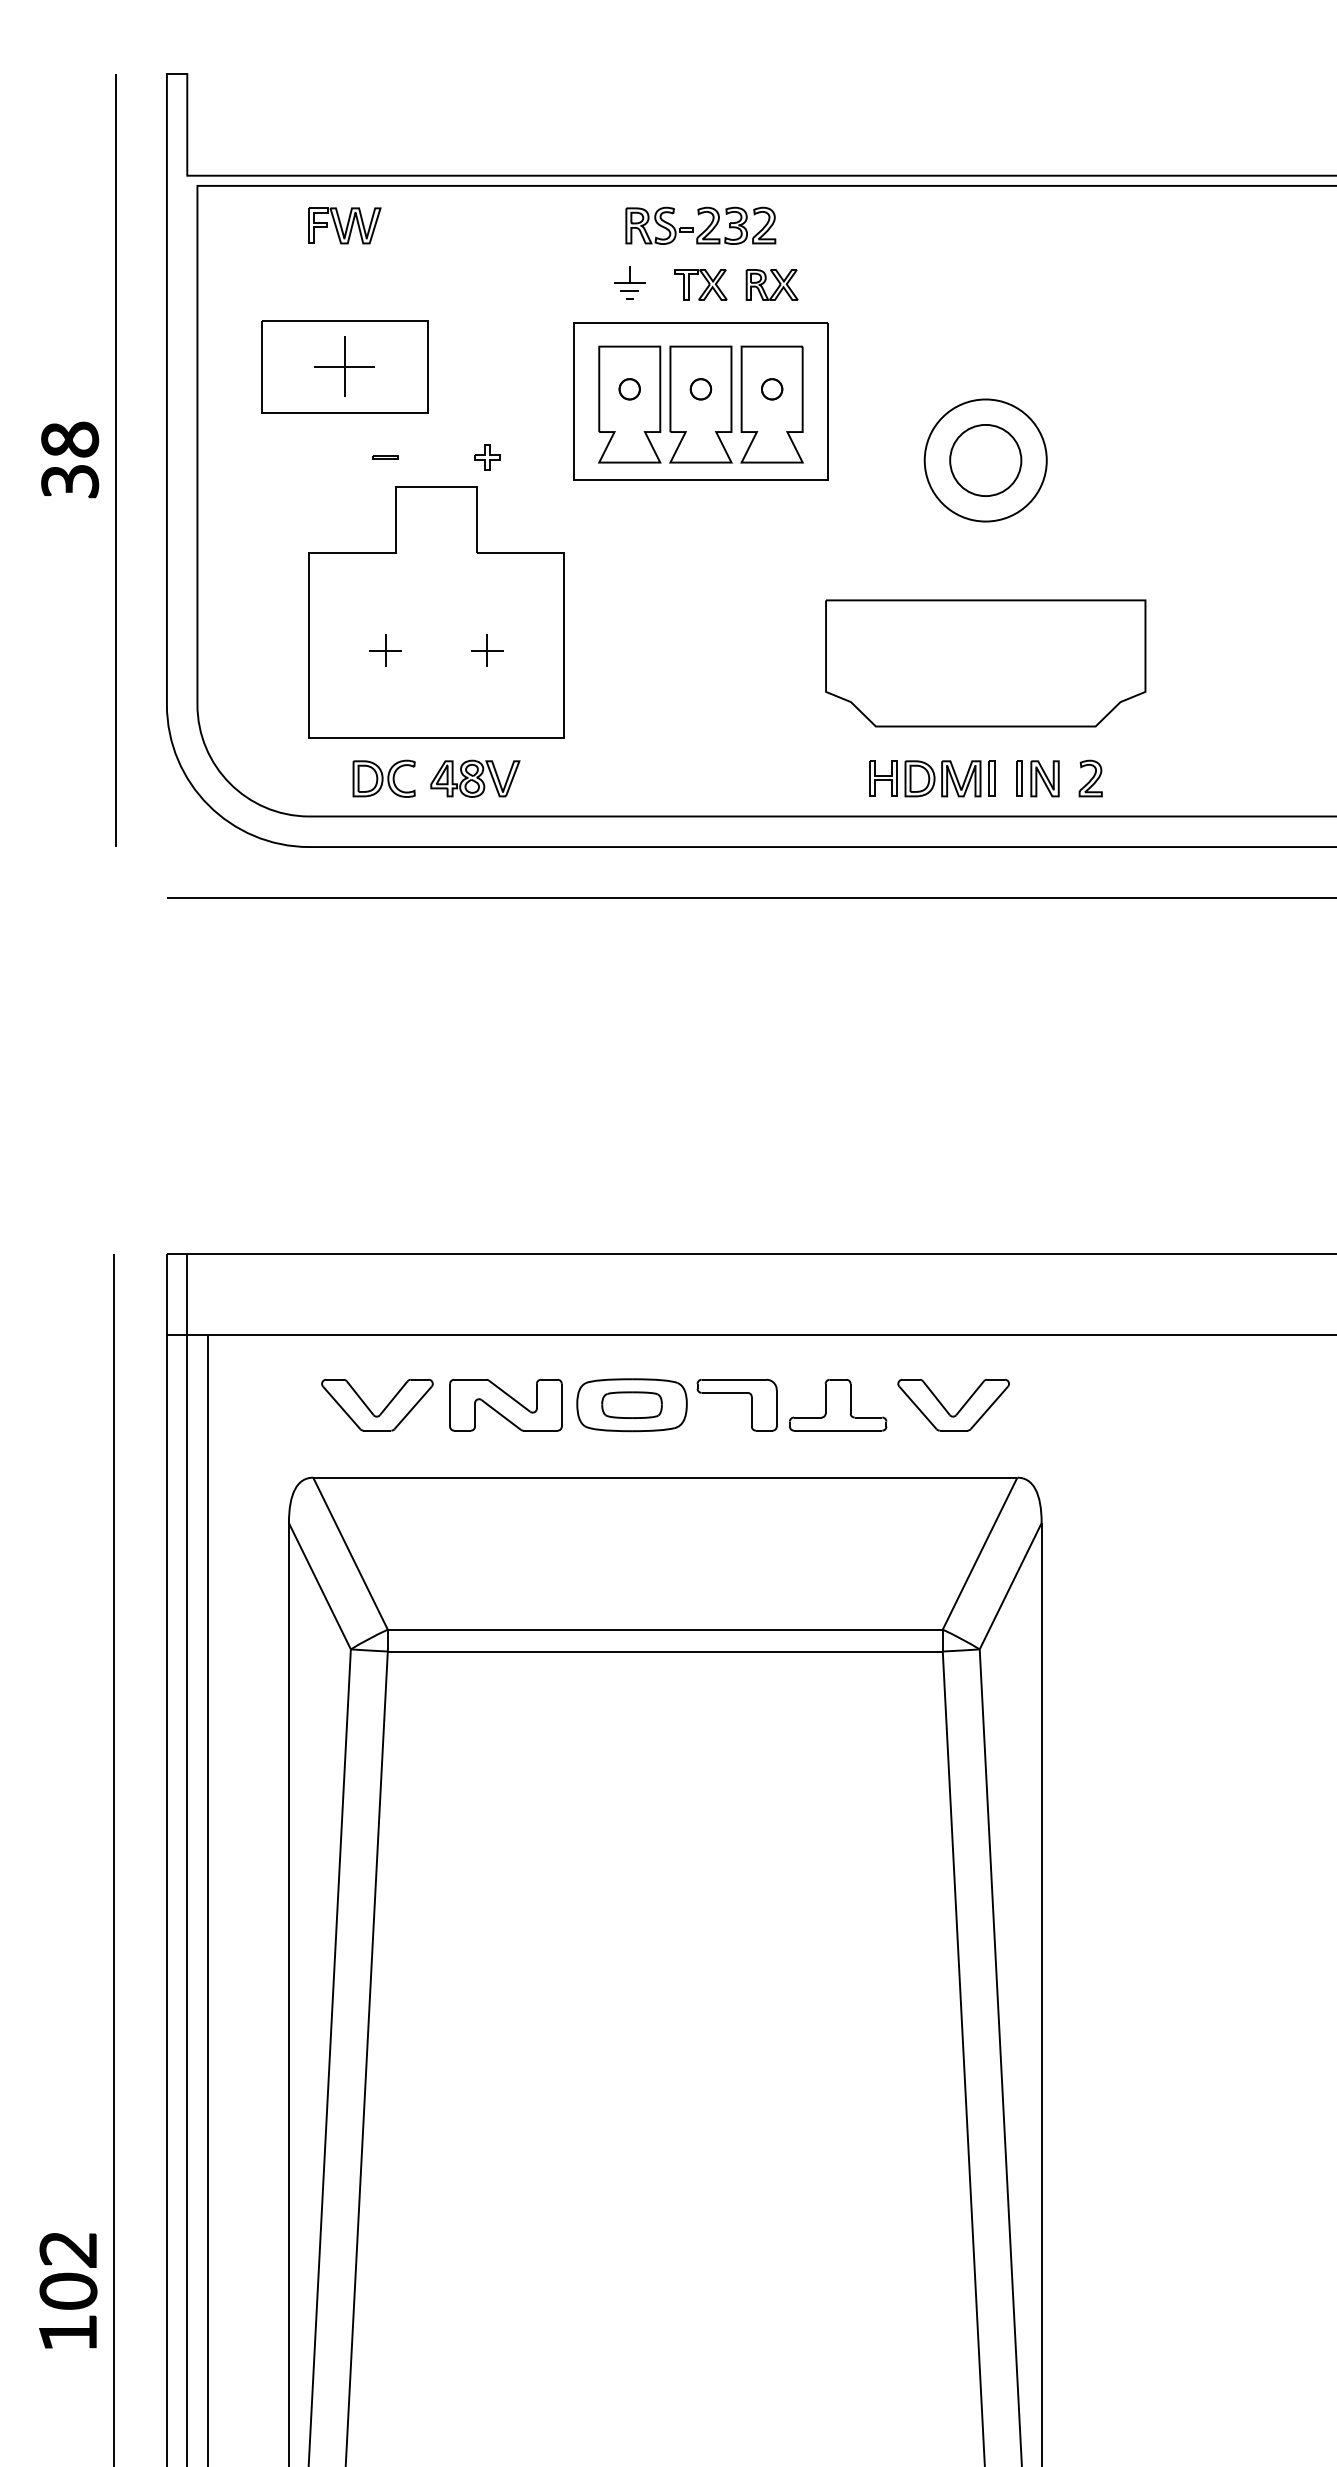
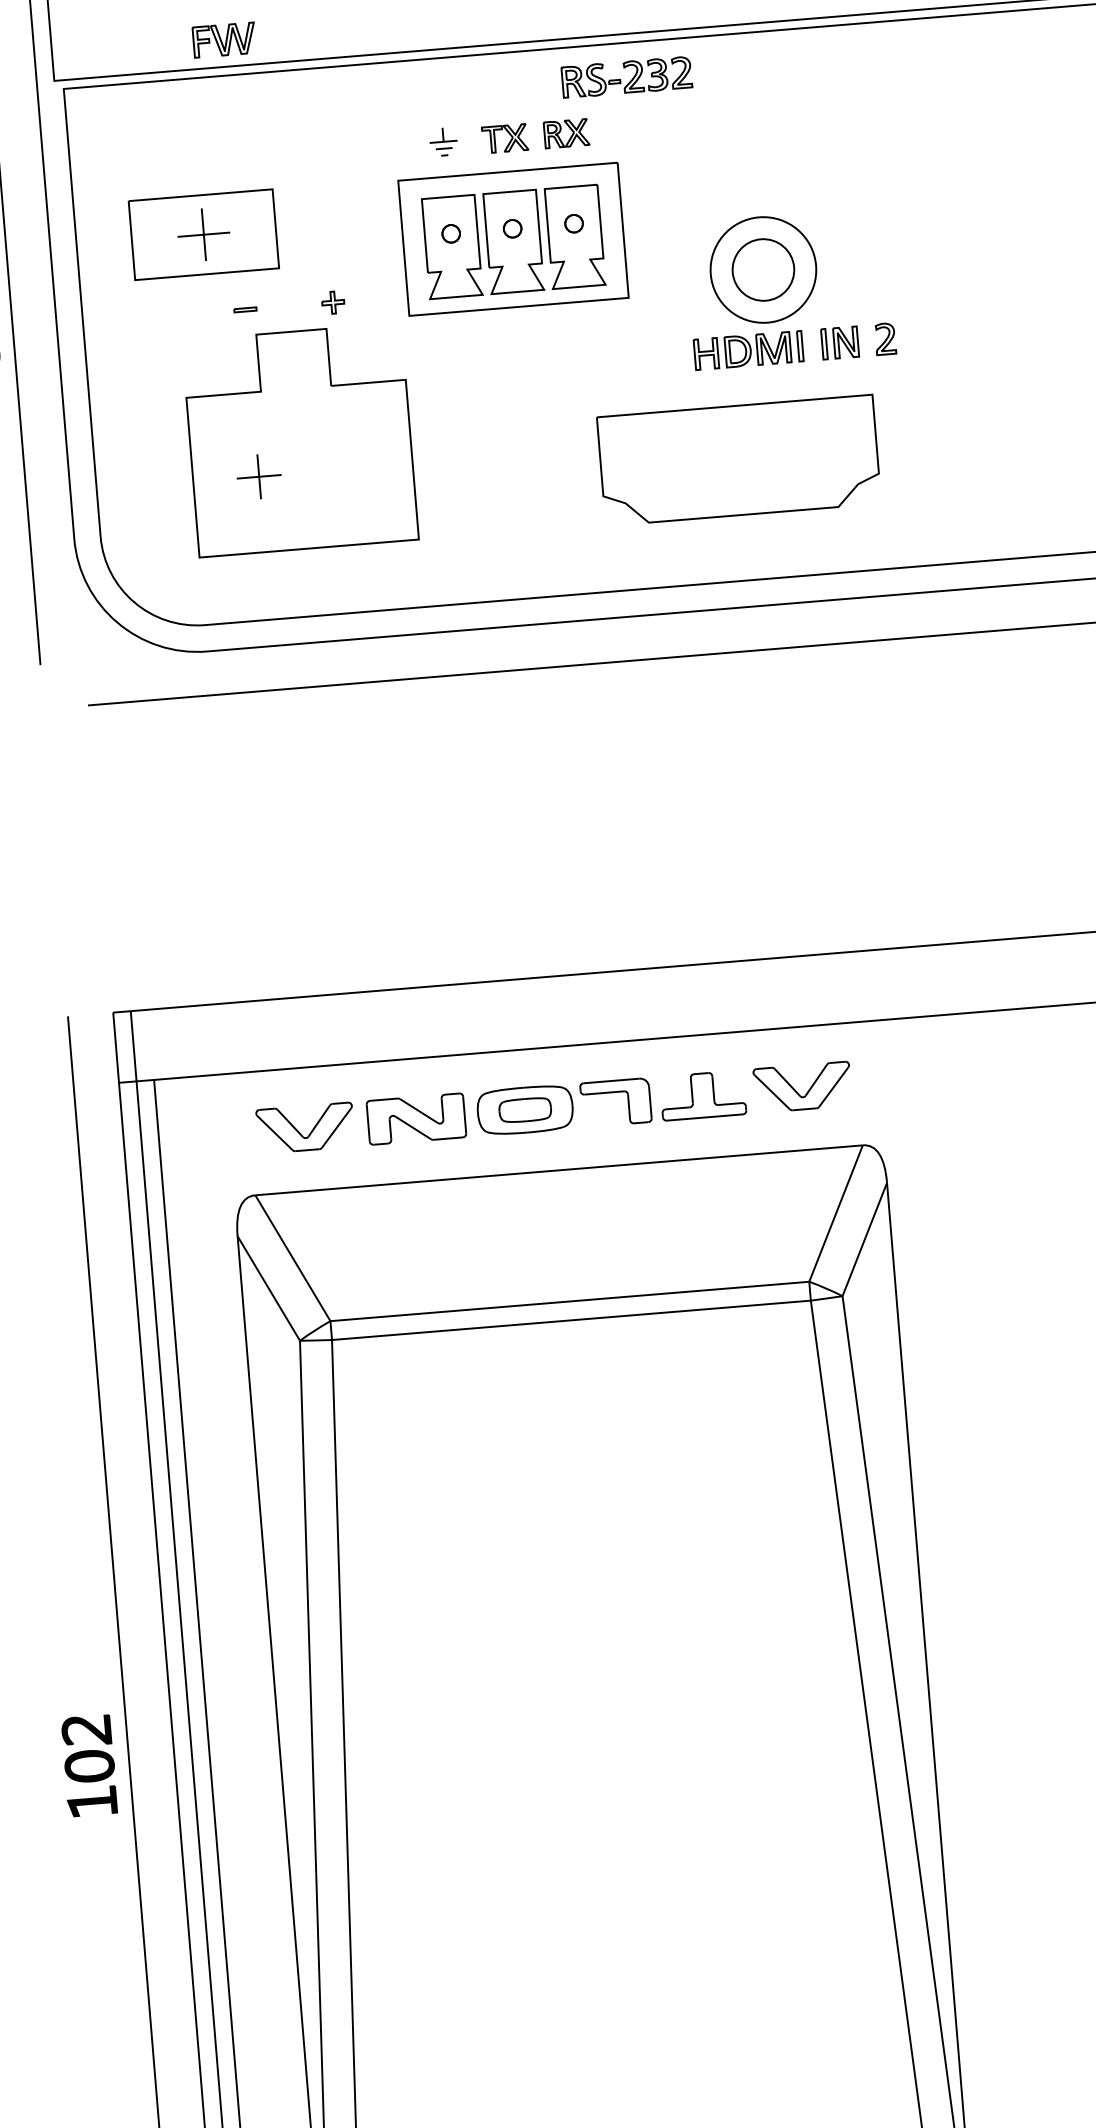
part: (344, 225) -> (223, 39), moved
part: (705, 229) -> (631, 80), moved
part: (385, 650) -> (259, 476), size x1.6
part: (487, 650) -> (347, 469), removed
part: (985, 663) -> (738, 460), moved
part: (436, 778) -> (312, 583), removed
part: (985, 778) -> (794, 346), moved
part: (68, 2290) -> (89, 1765), moved

